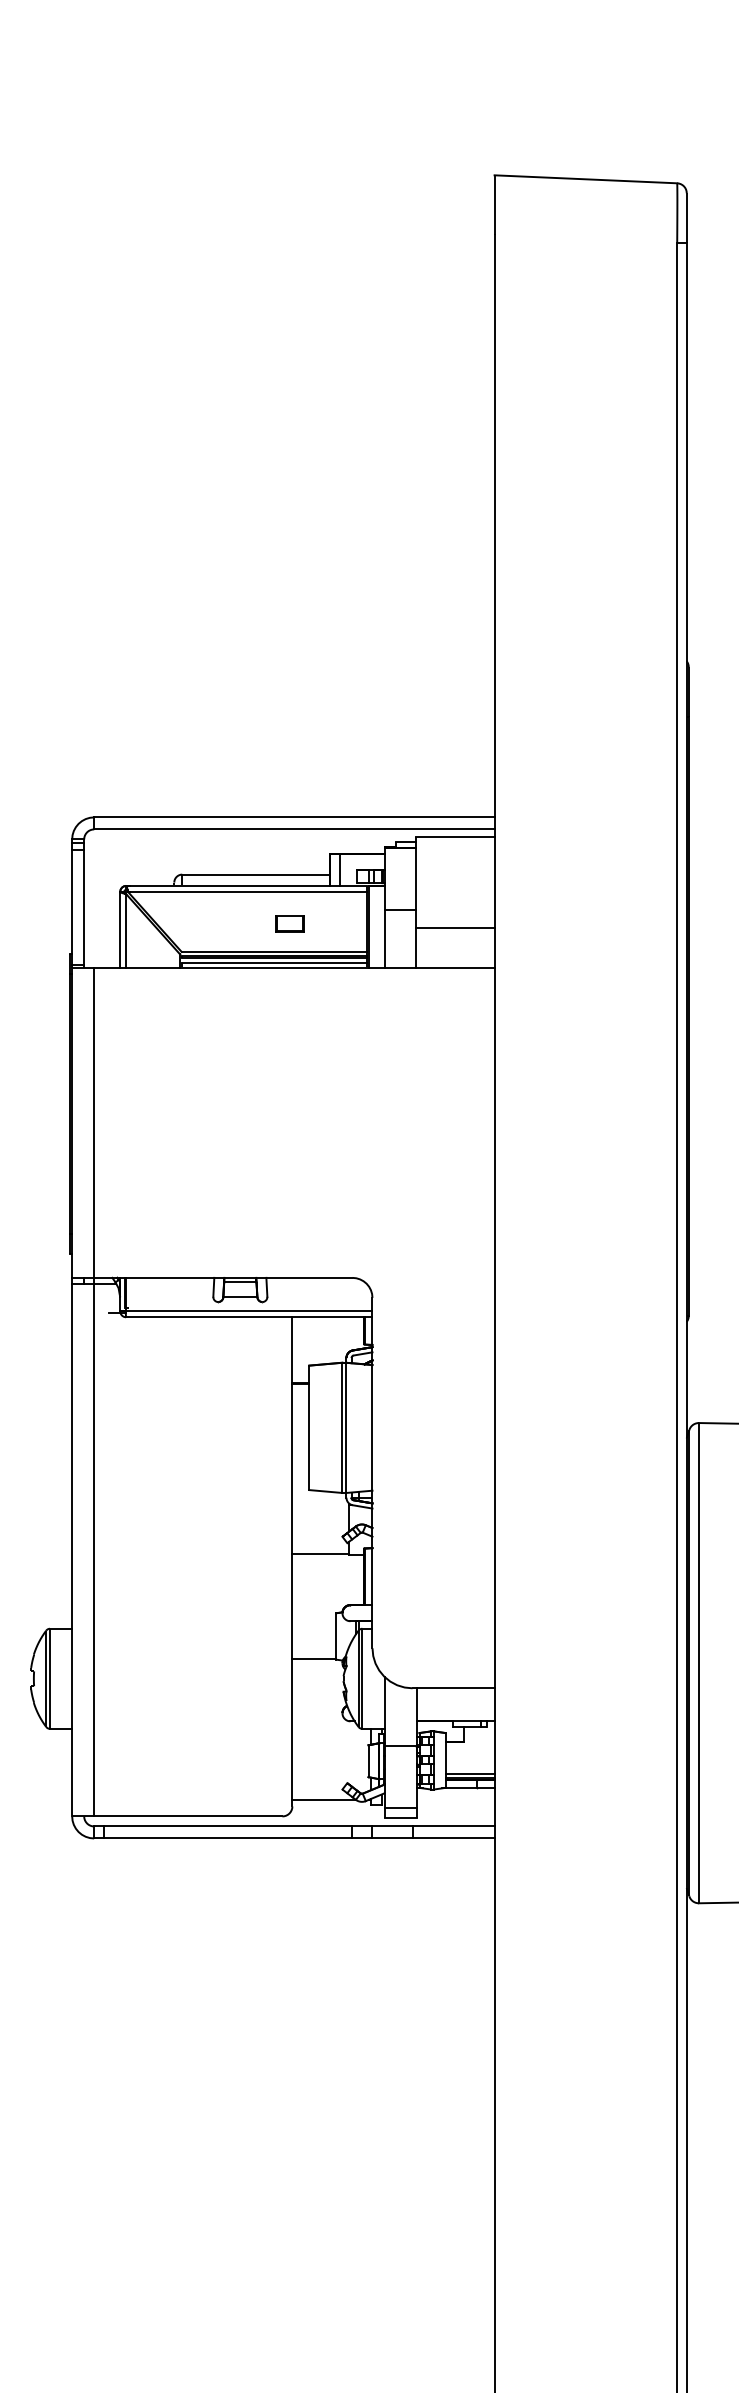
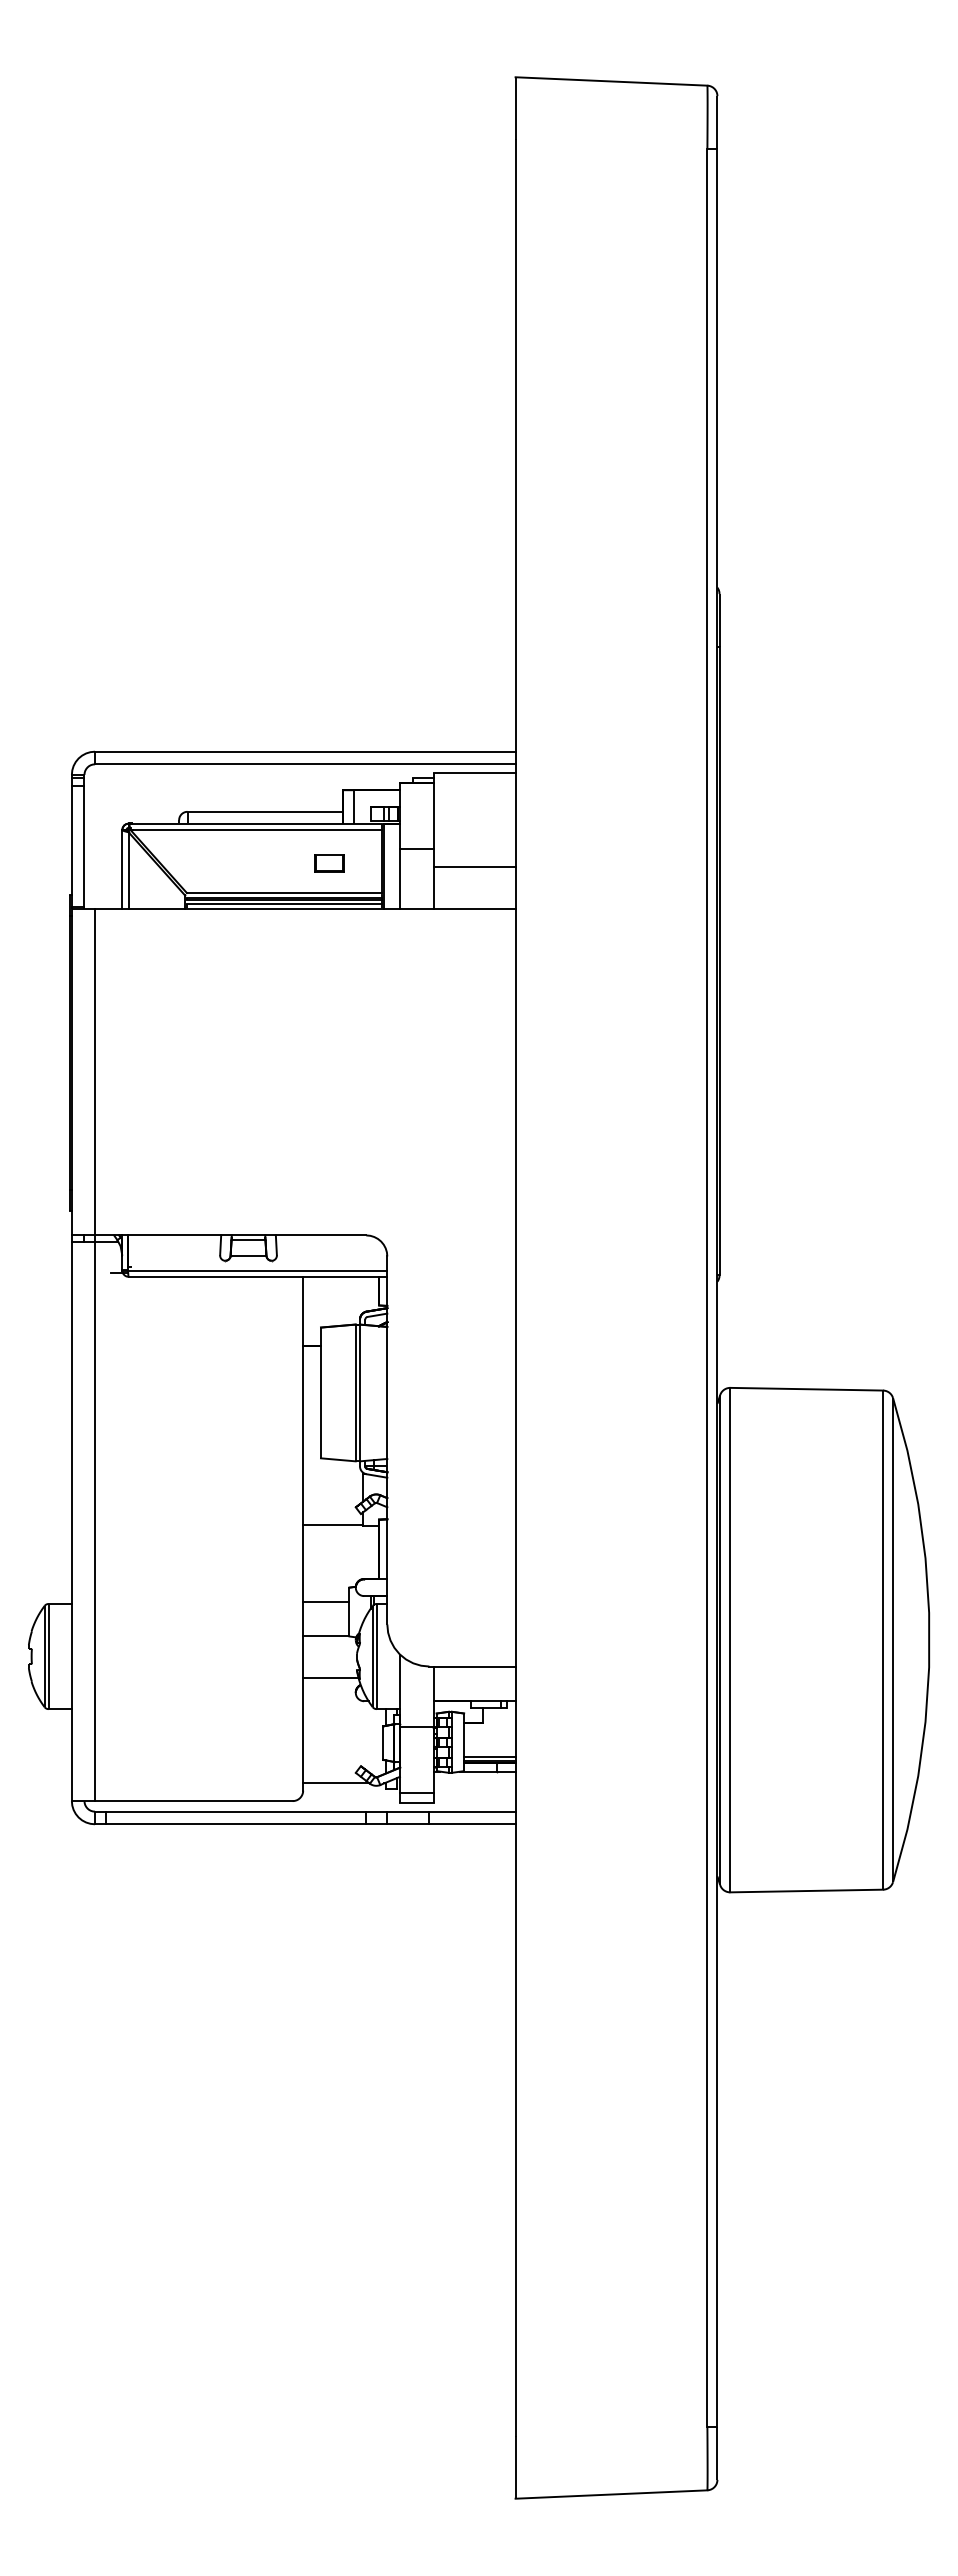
part: (289, 923) -> (329, 863), moved
line: (314, 1627) -> (326, 1602), added
line: (318, 1699) -> (330, 1678), added

